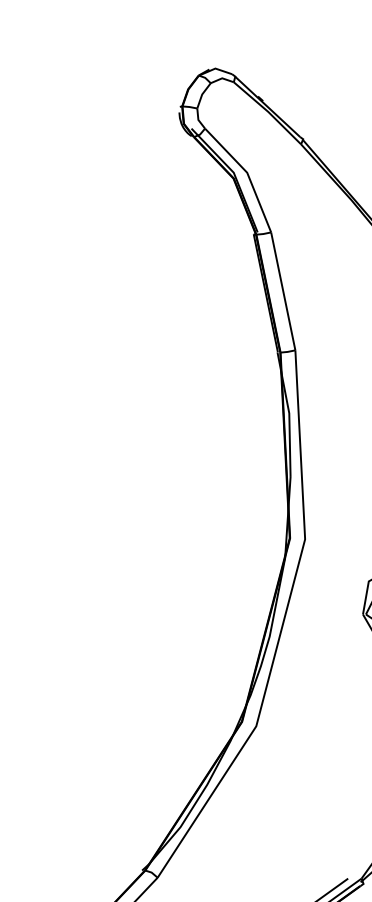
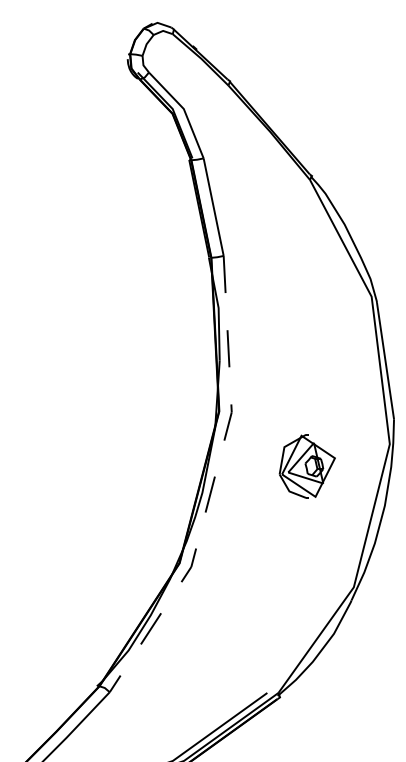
line: (281, 629) -> (212, 486), solid -> dashed

